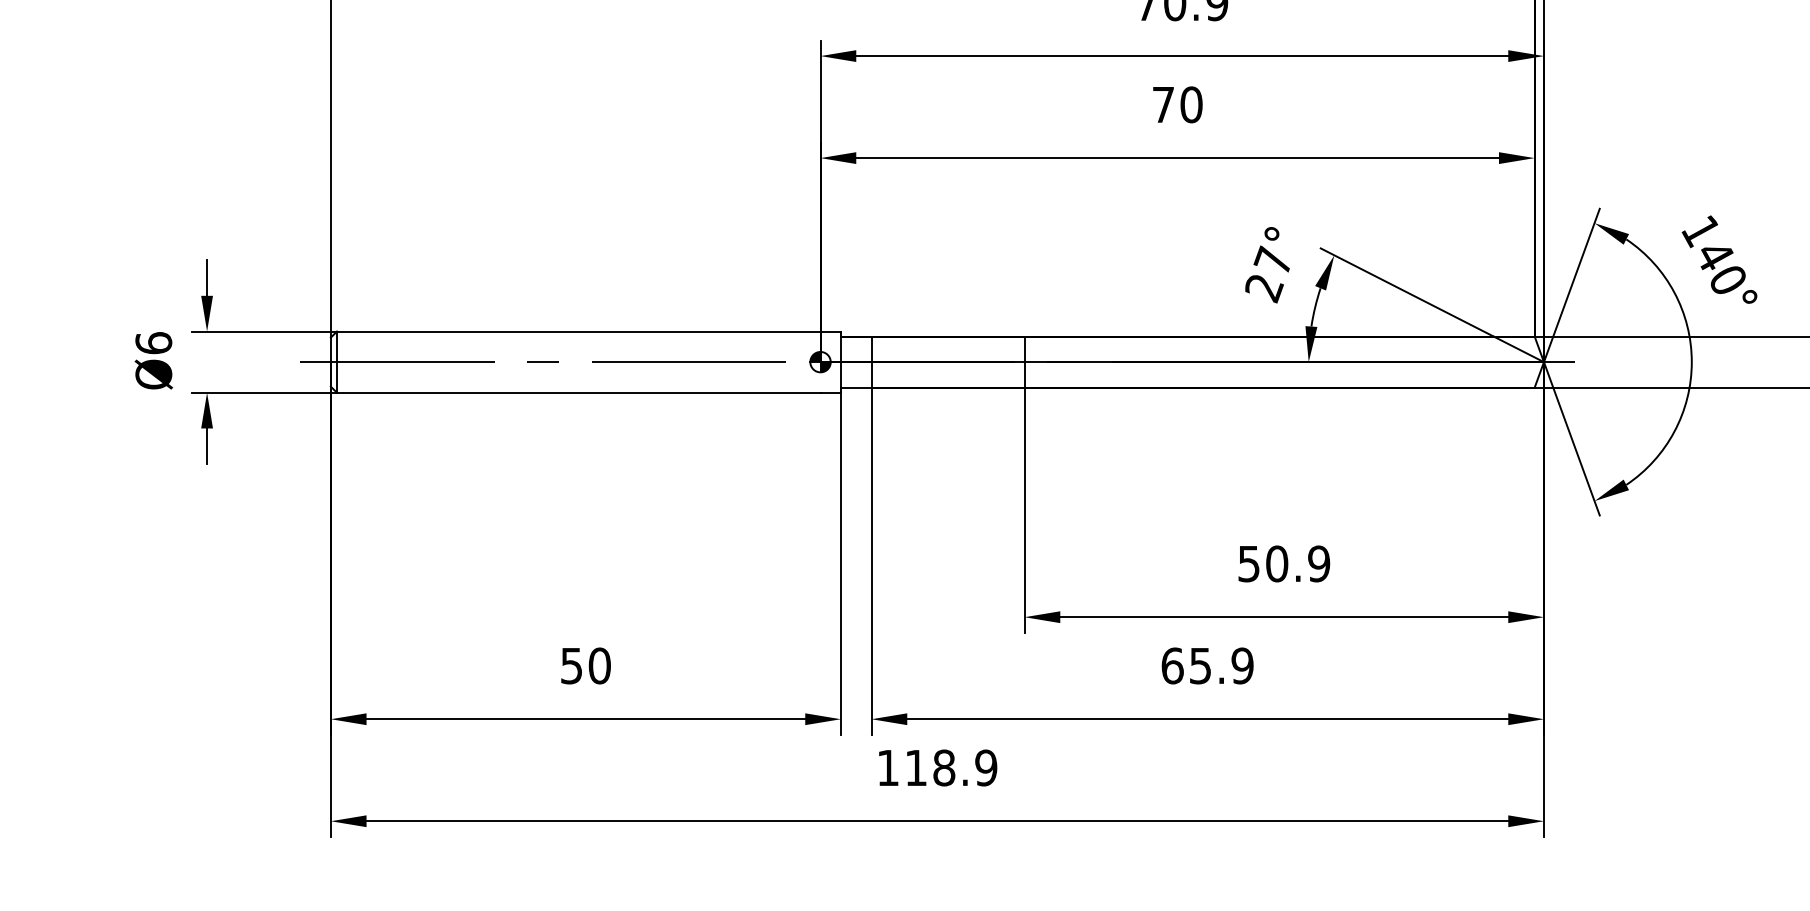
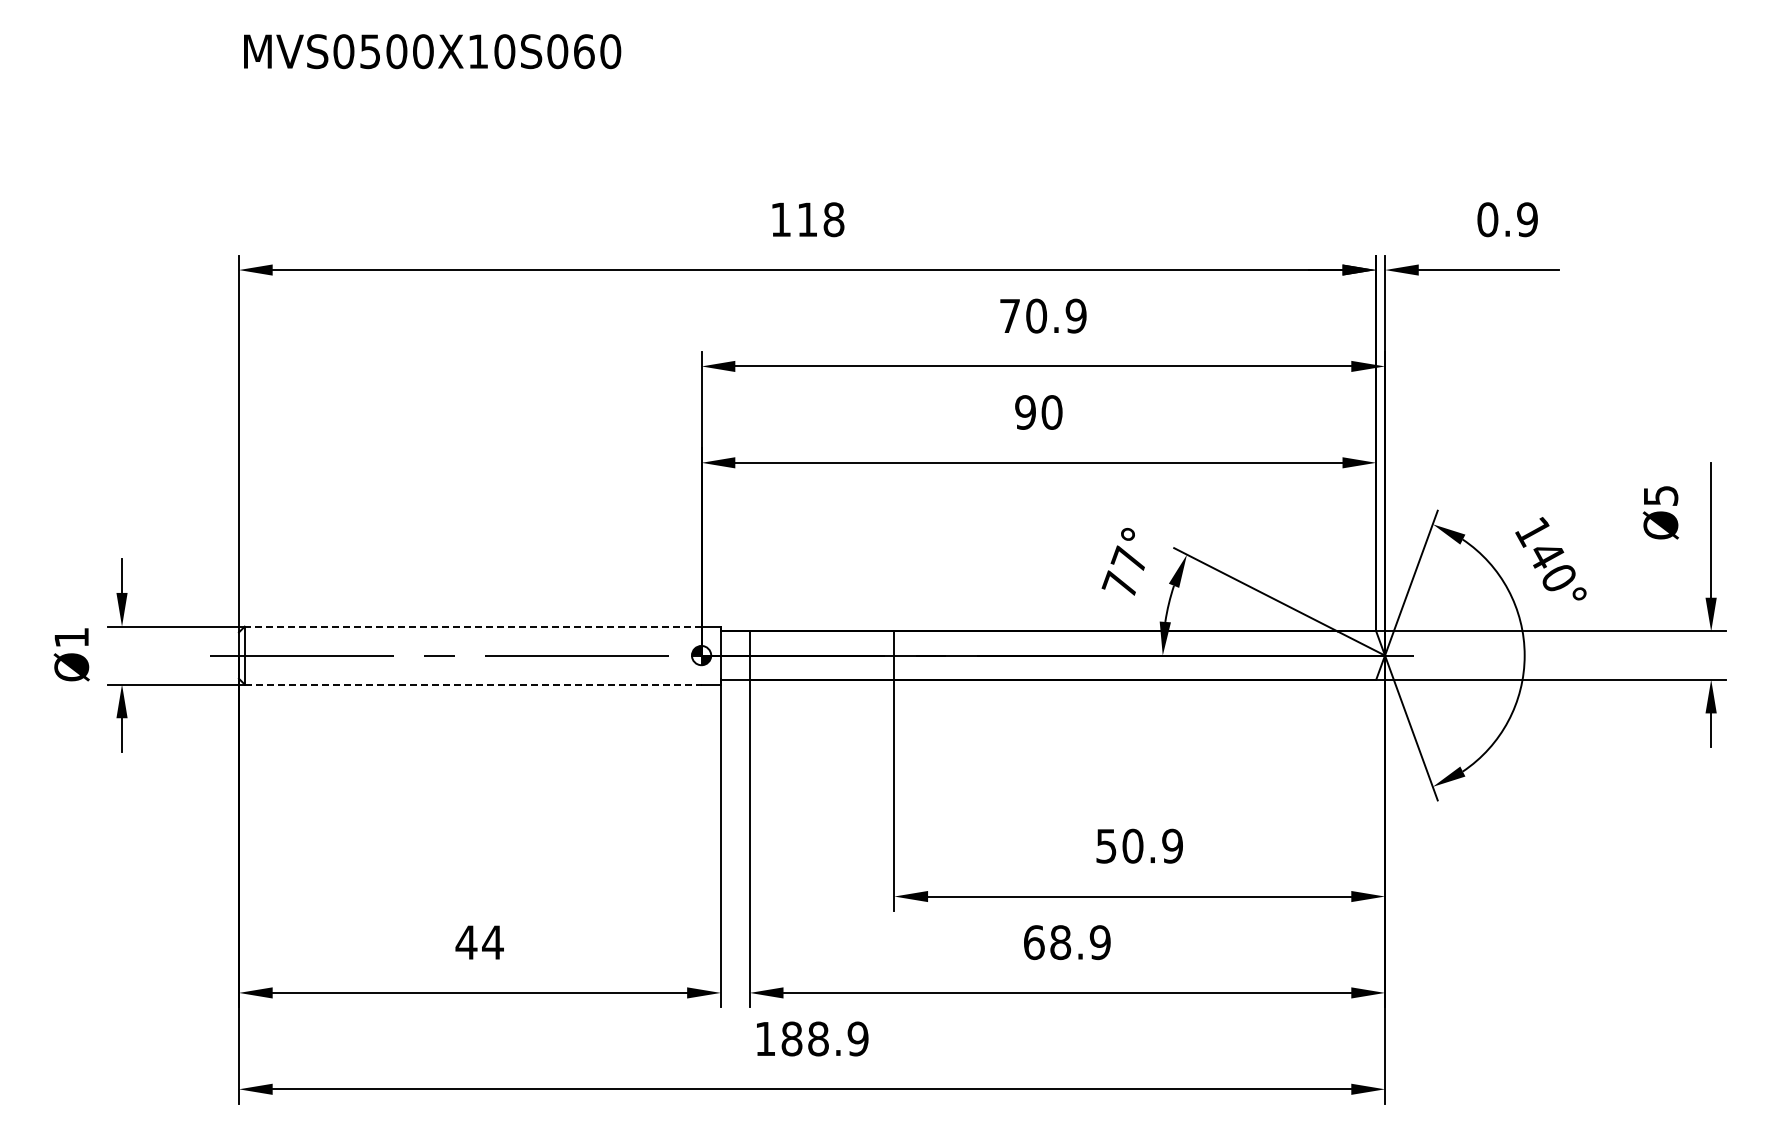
text: (1163, 104) -> (1025, 412), 70 -> 90
text: (1263, 287) -> (1120, 585), 27° -> 77°
line: (578, 331) -> (472, 626), solid -> dashed
text: (153, 343) -> (71, 637), Ø6 -> Ø1
line: (579, 392) -> (473, 684), solid -> dashed
text: (585, 665) -> (479, 942), 50 -> 44
text: (1200, 665) -> (1060, 942), 65.9 -> 68.9
text: (915, 767) -> (791, 1038), 118.9 -> 188.9

